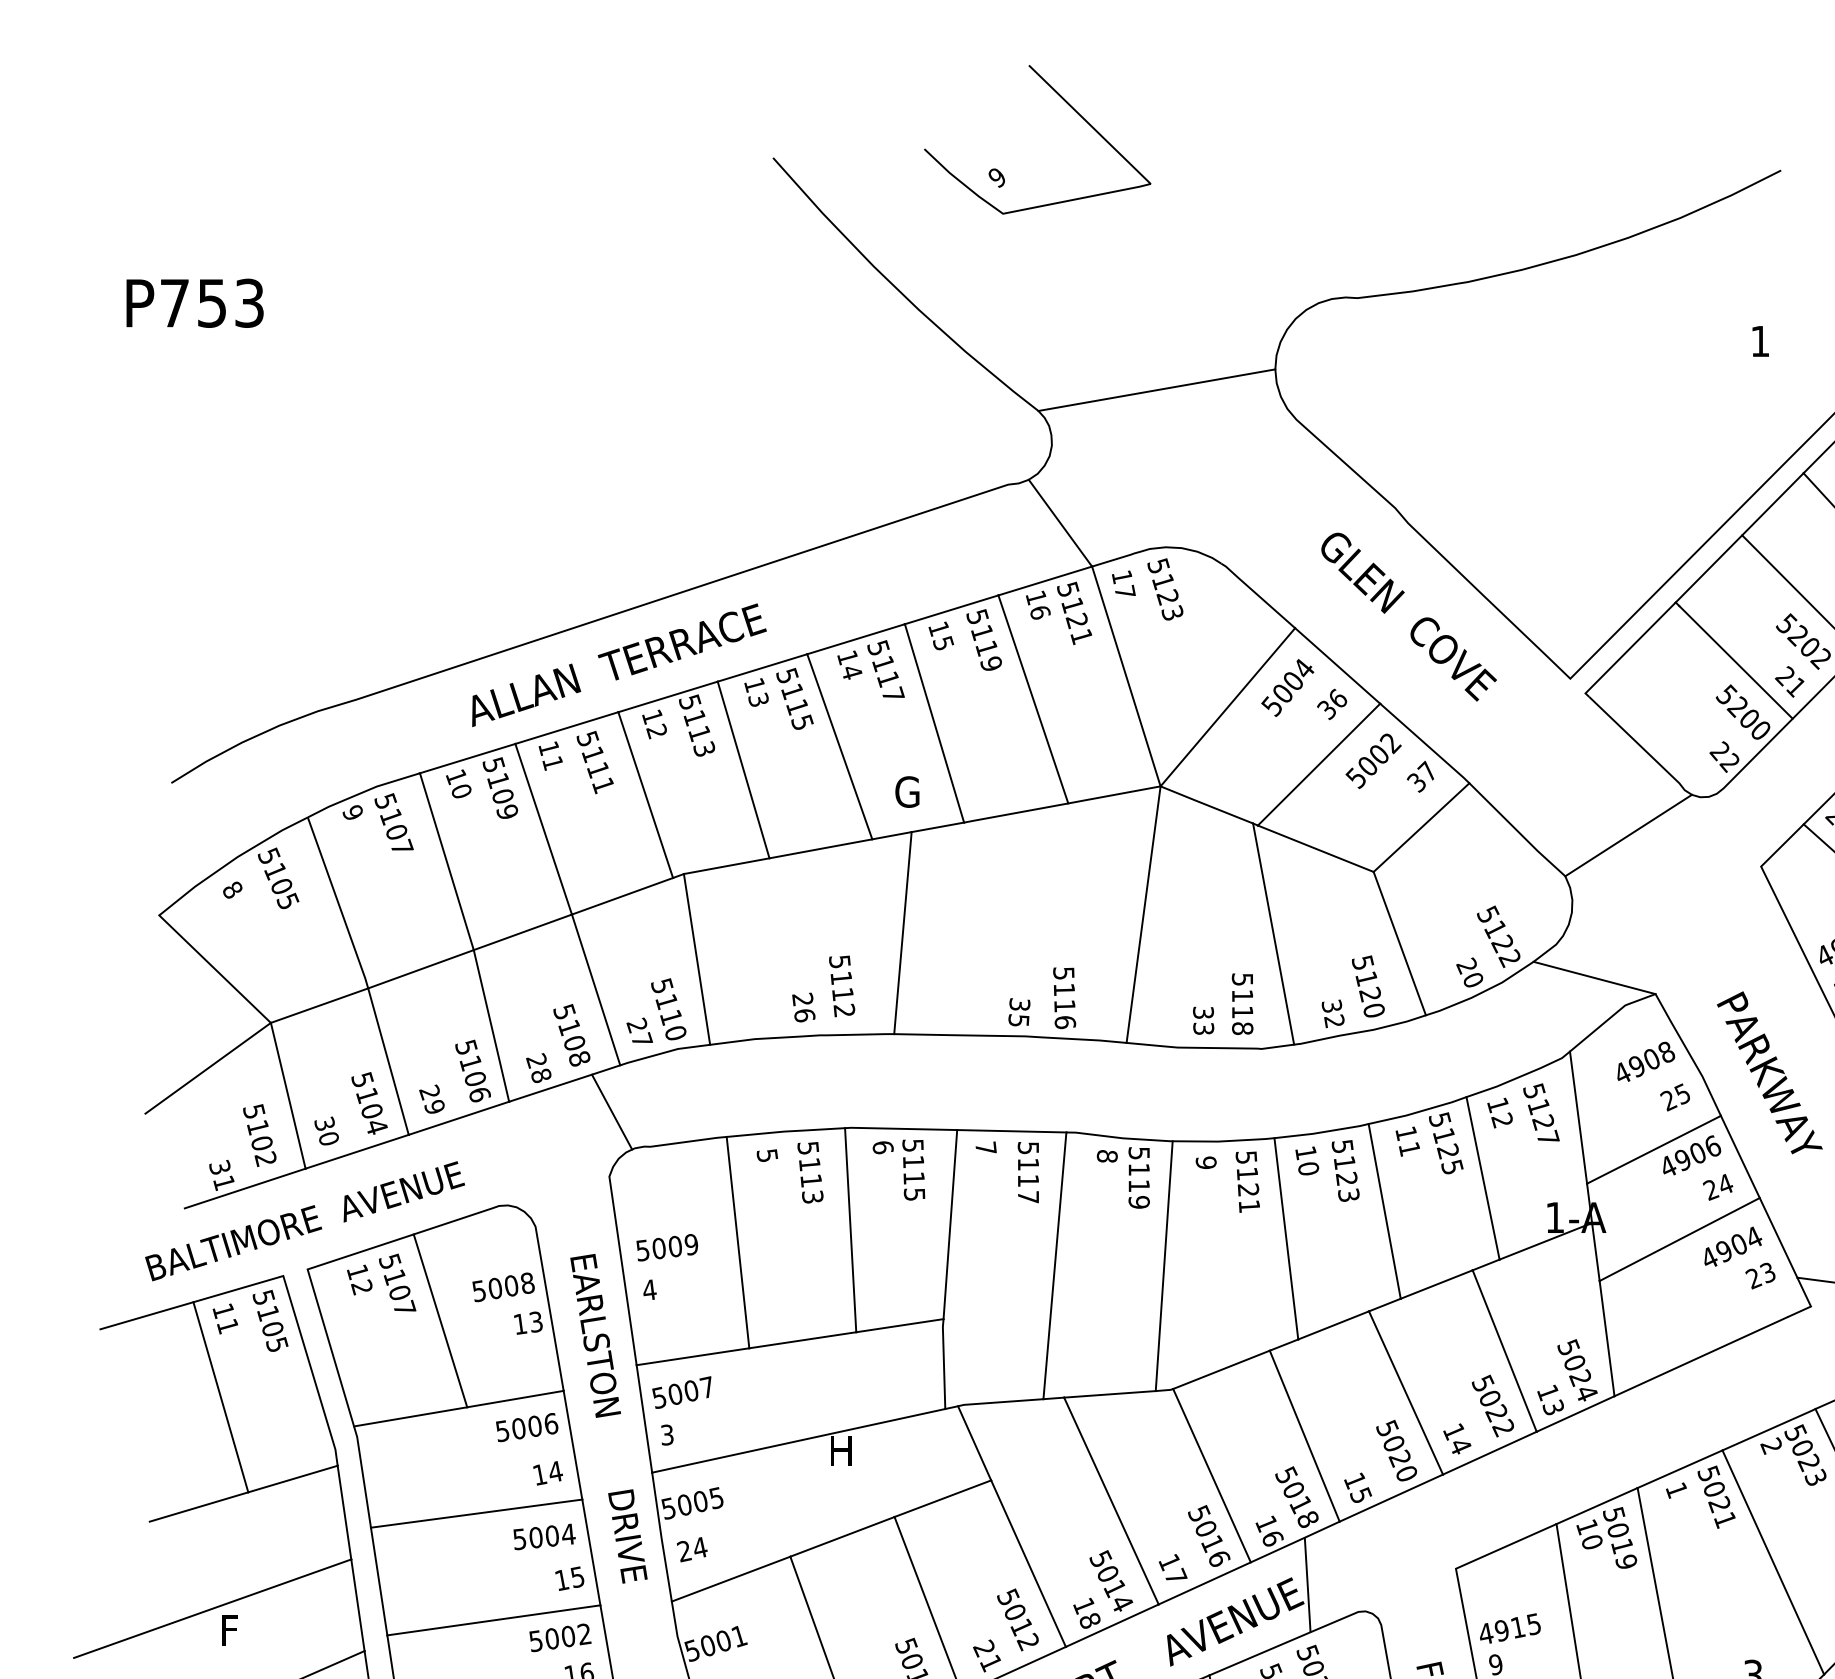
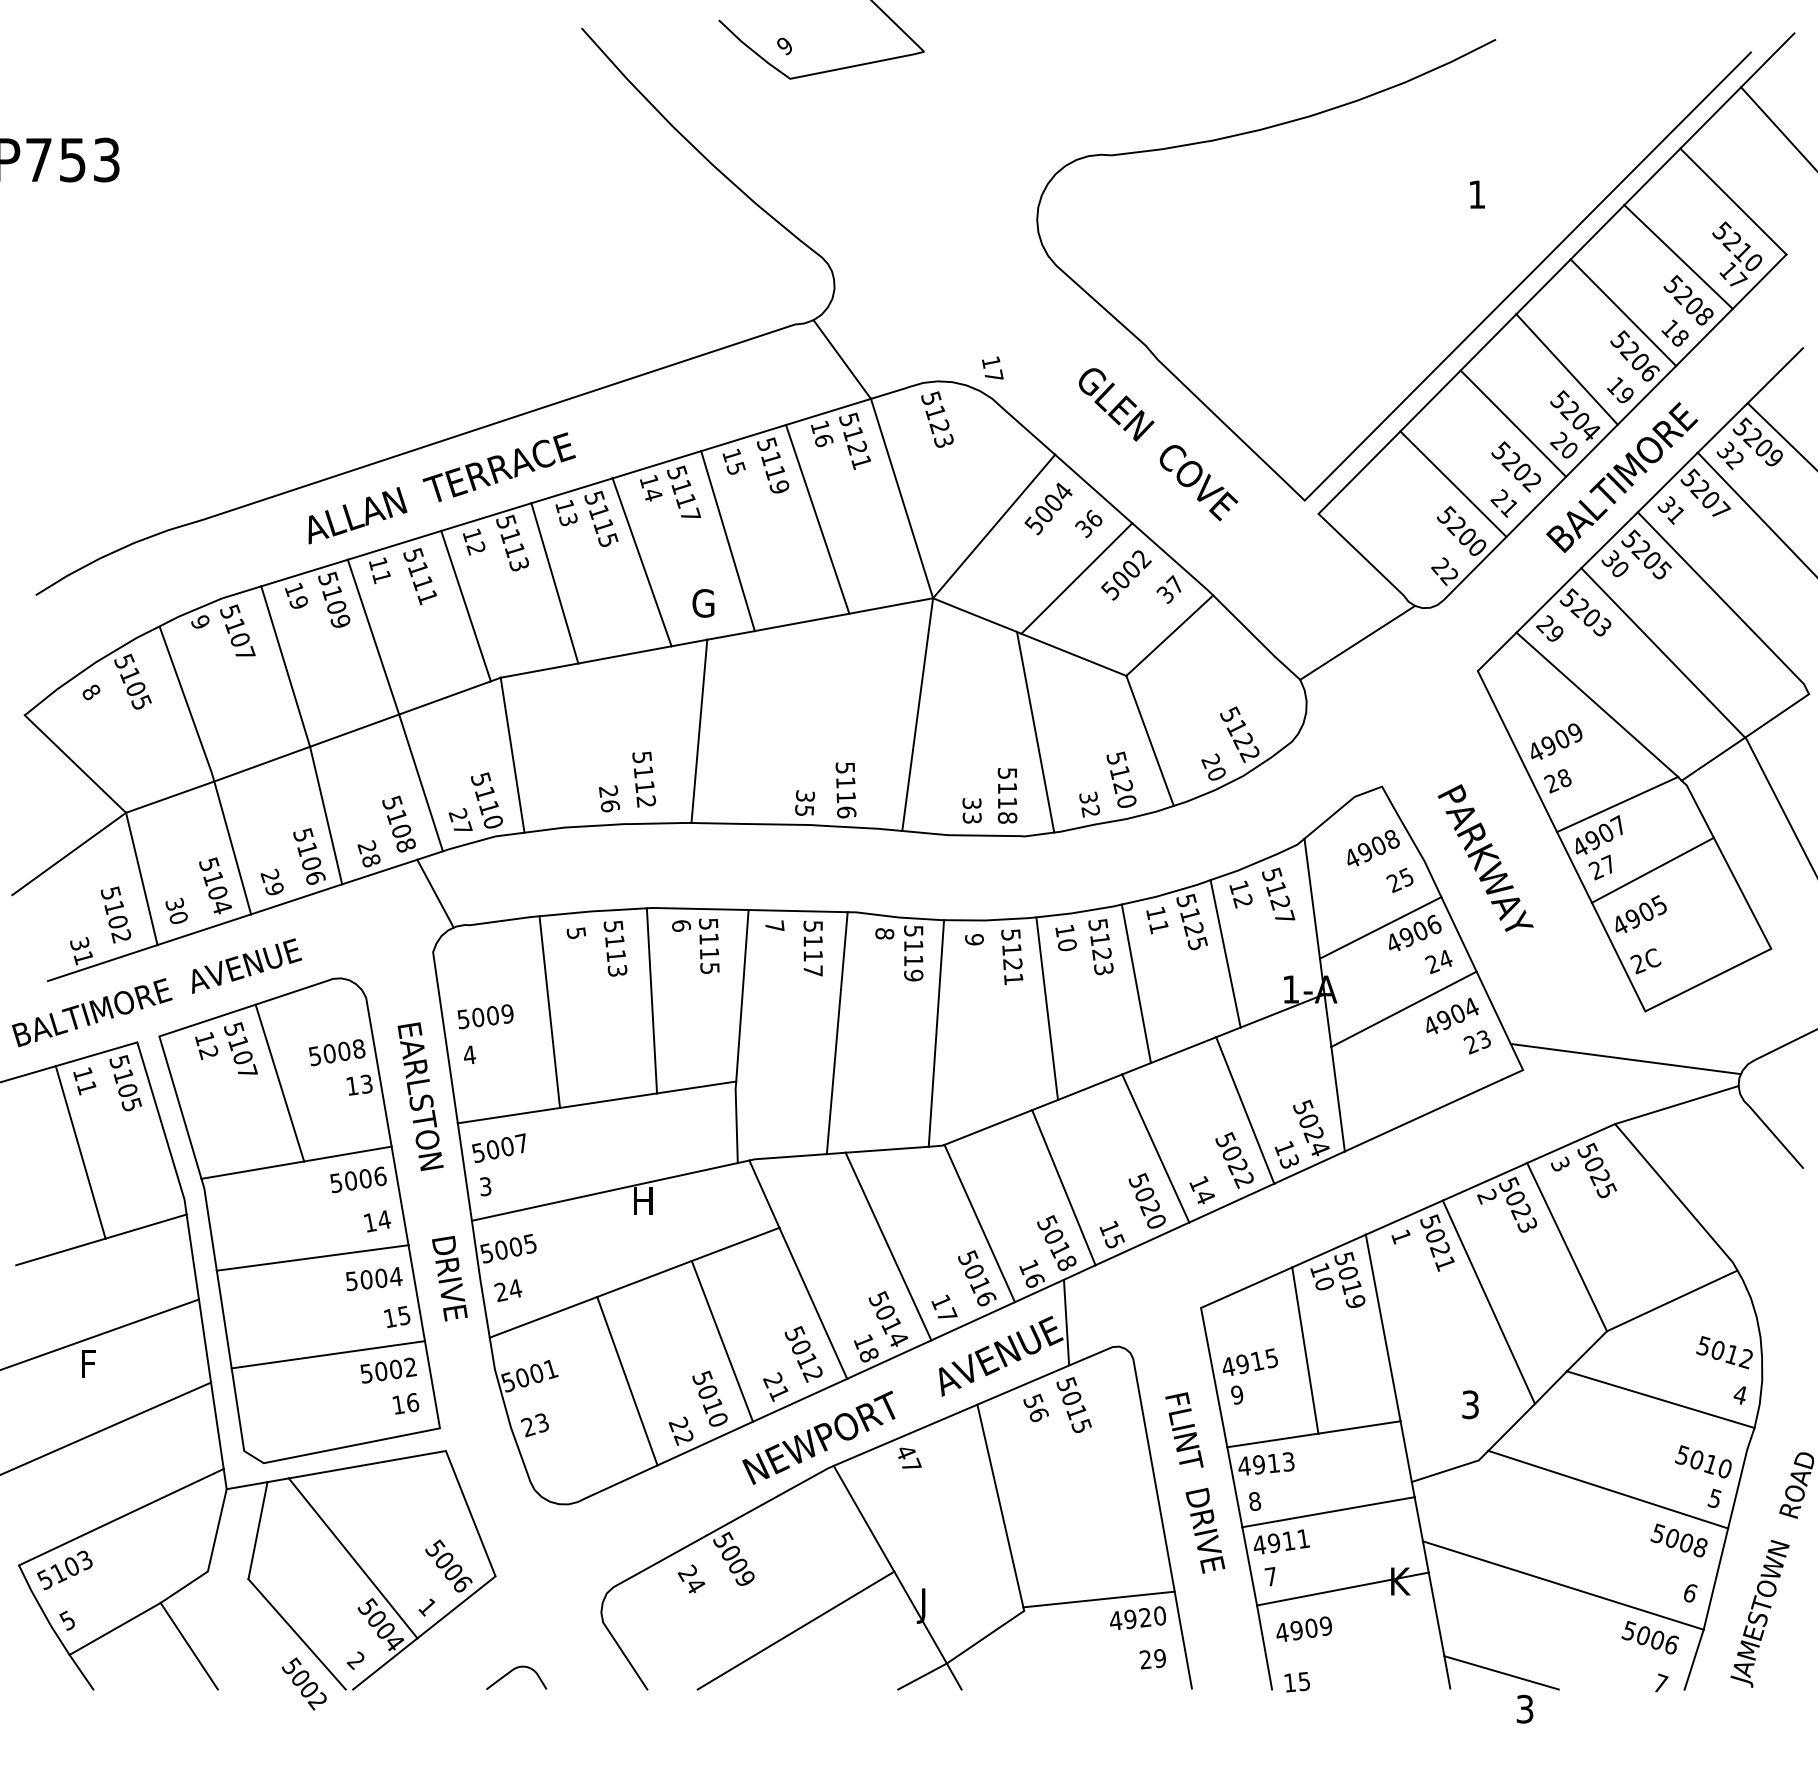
line: (1156, 389) -> (929, 238), removed
text: (1123, 582) -> (992, 367), moved
text: (460, 791) -> (298, 602), 10 -> 19
line: (1594, 977) -> (1326, 771), removed

